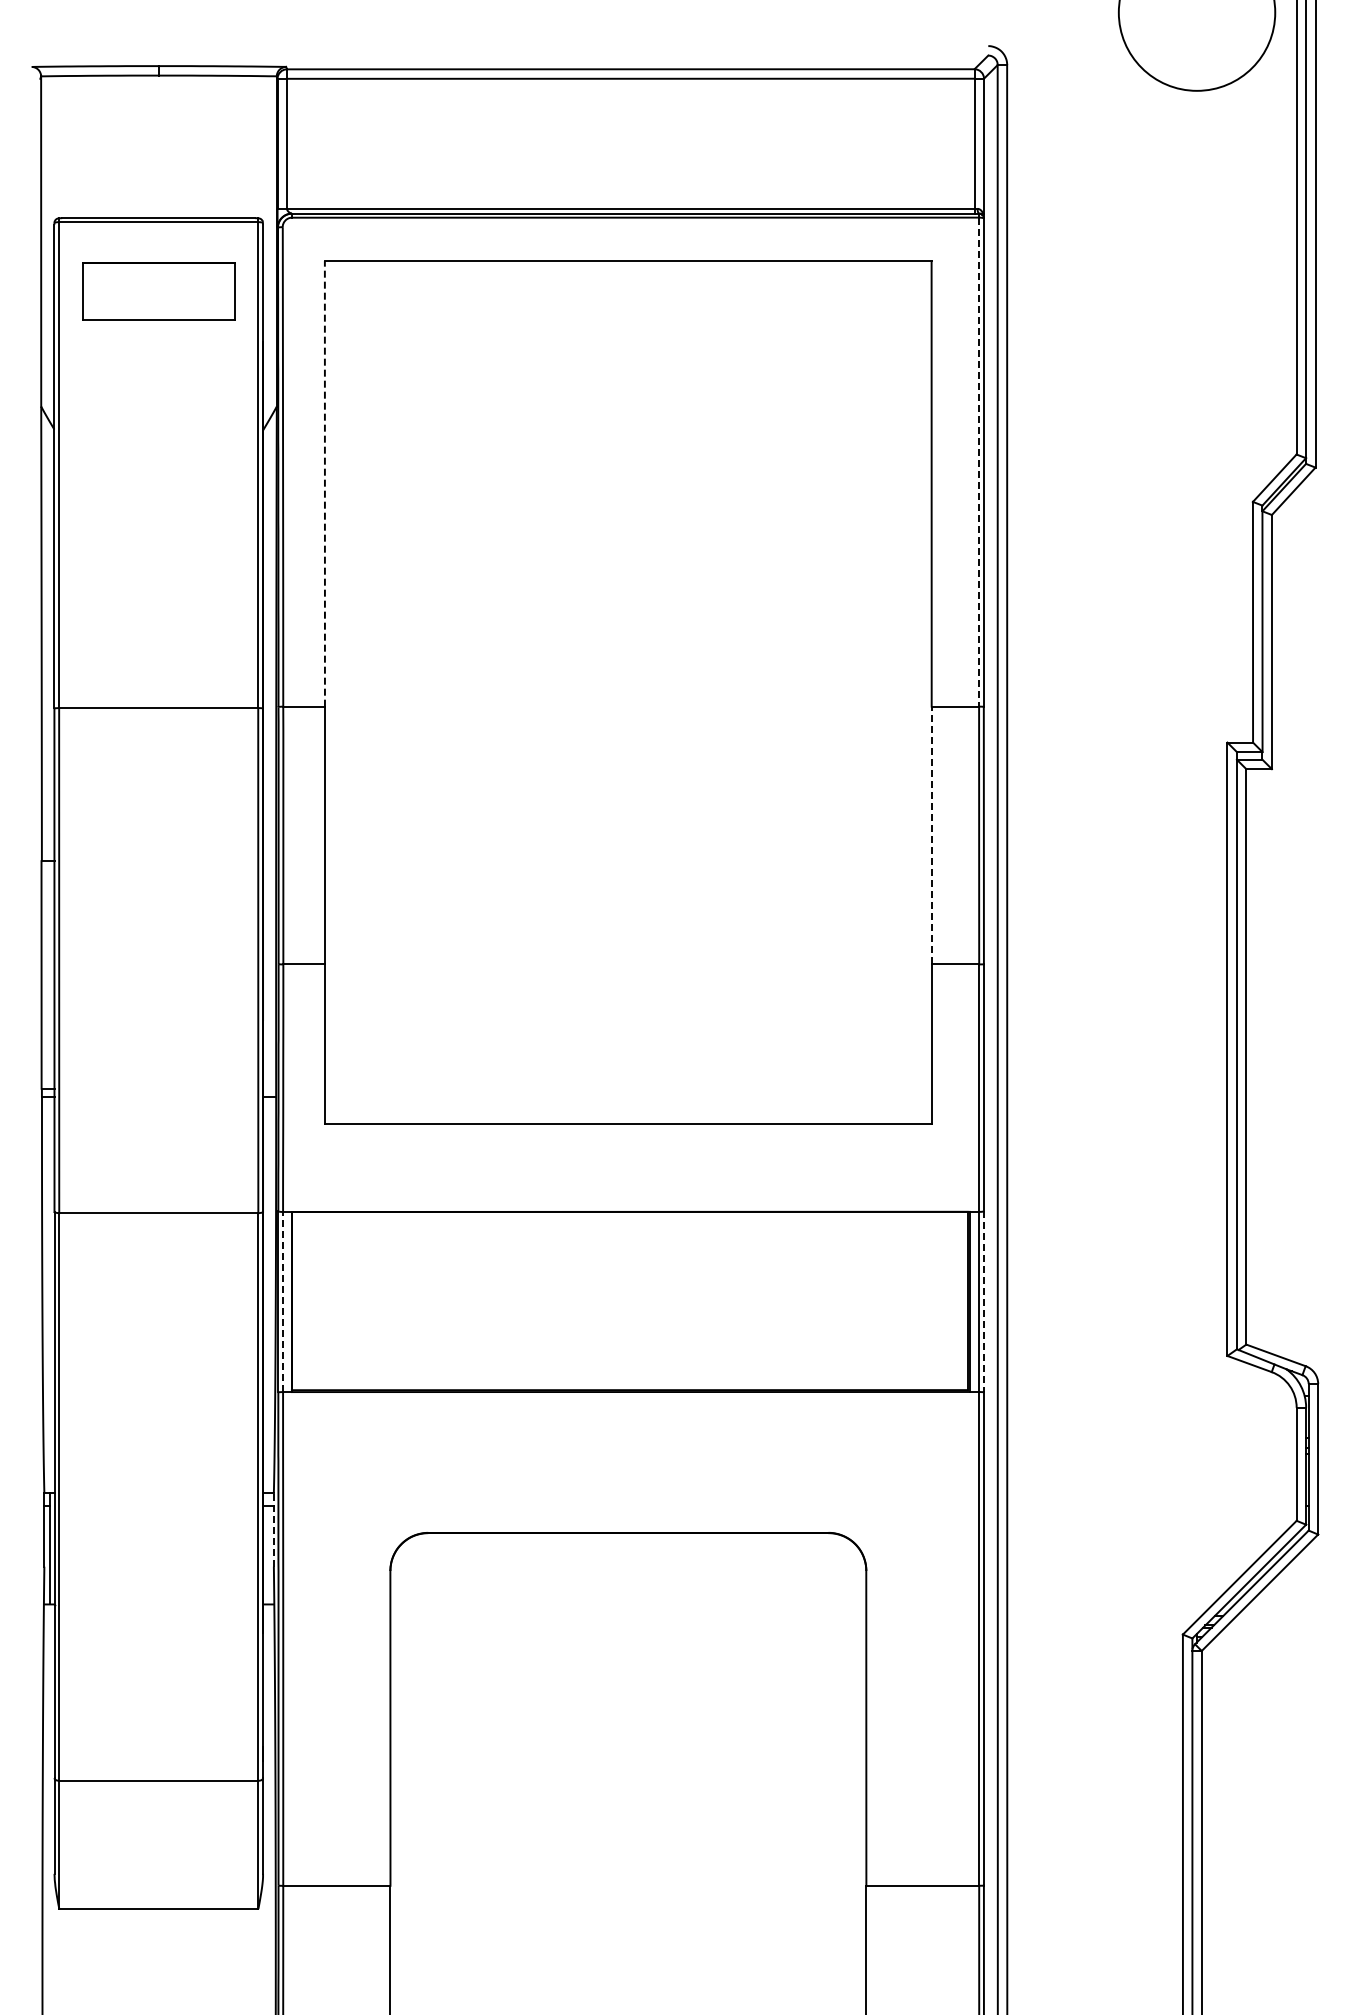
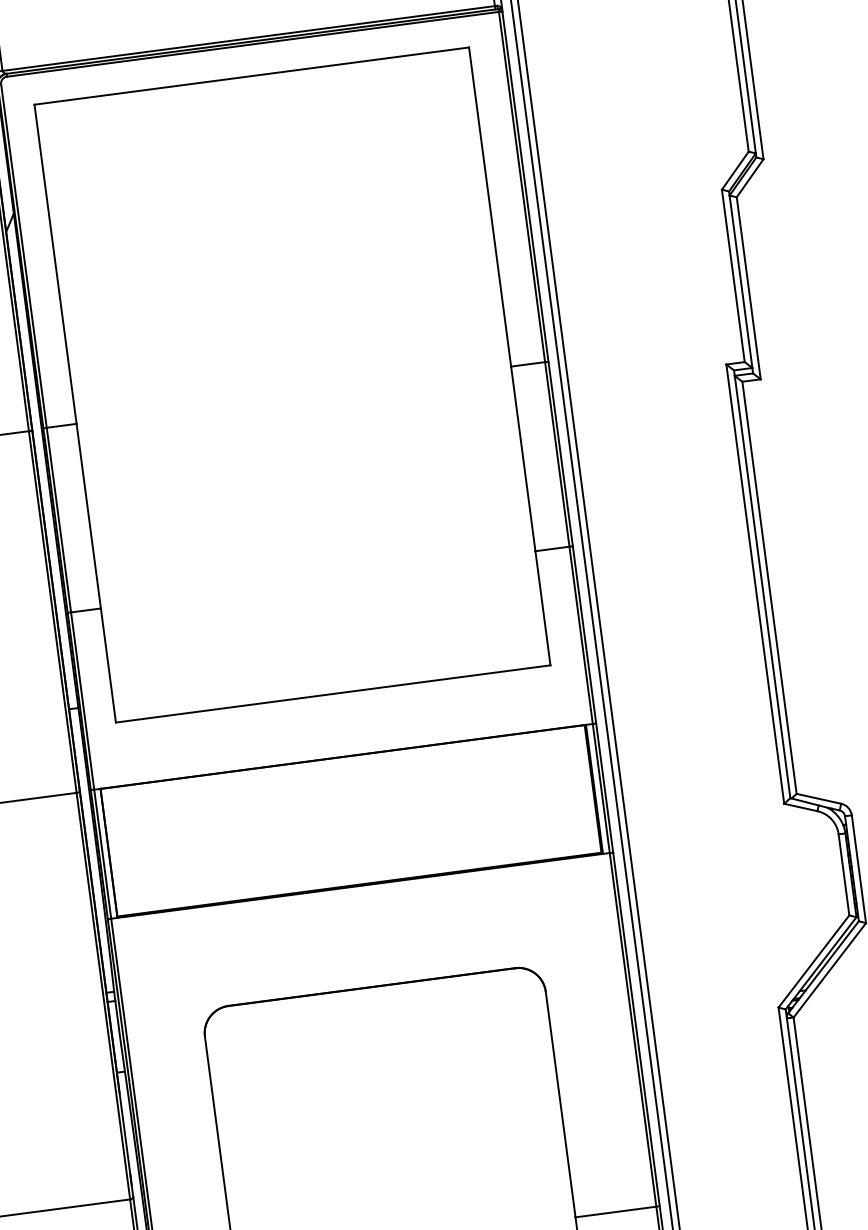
line: (979, 462) -> (522, 187), dashed -> solid
line: (324, 483) -> (55, 264), dashed -> solid
line: (931, 835) -> (523, 458), dashed -> solid
line: (283, 1301) -> (102, 853), dashed -> solid
line: (983, 1301) -> (604, 787), dashed -> solid
line: (273, 1529) -> (117, 1018), dashed -> solid

